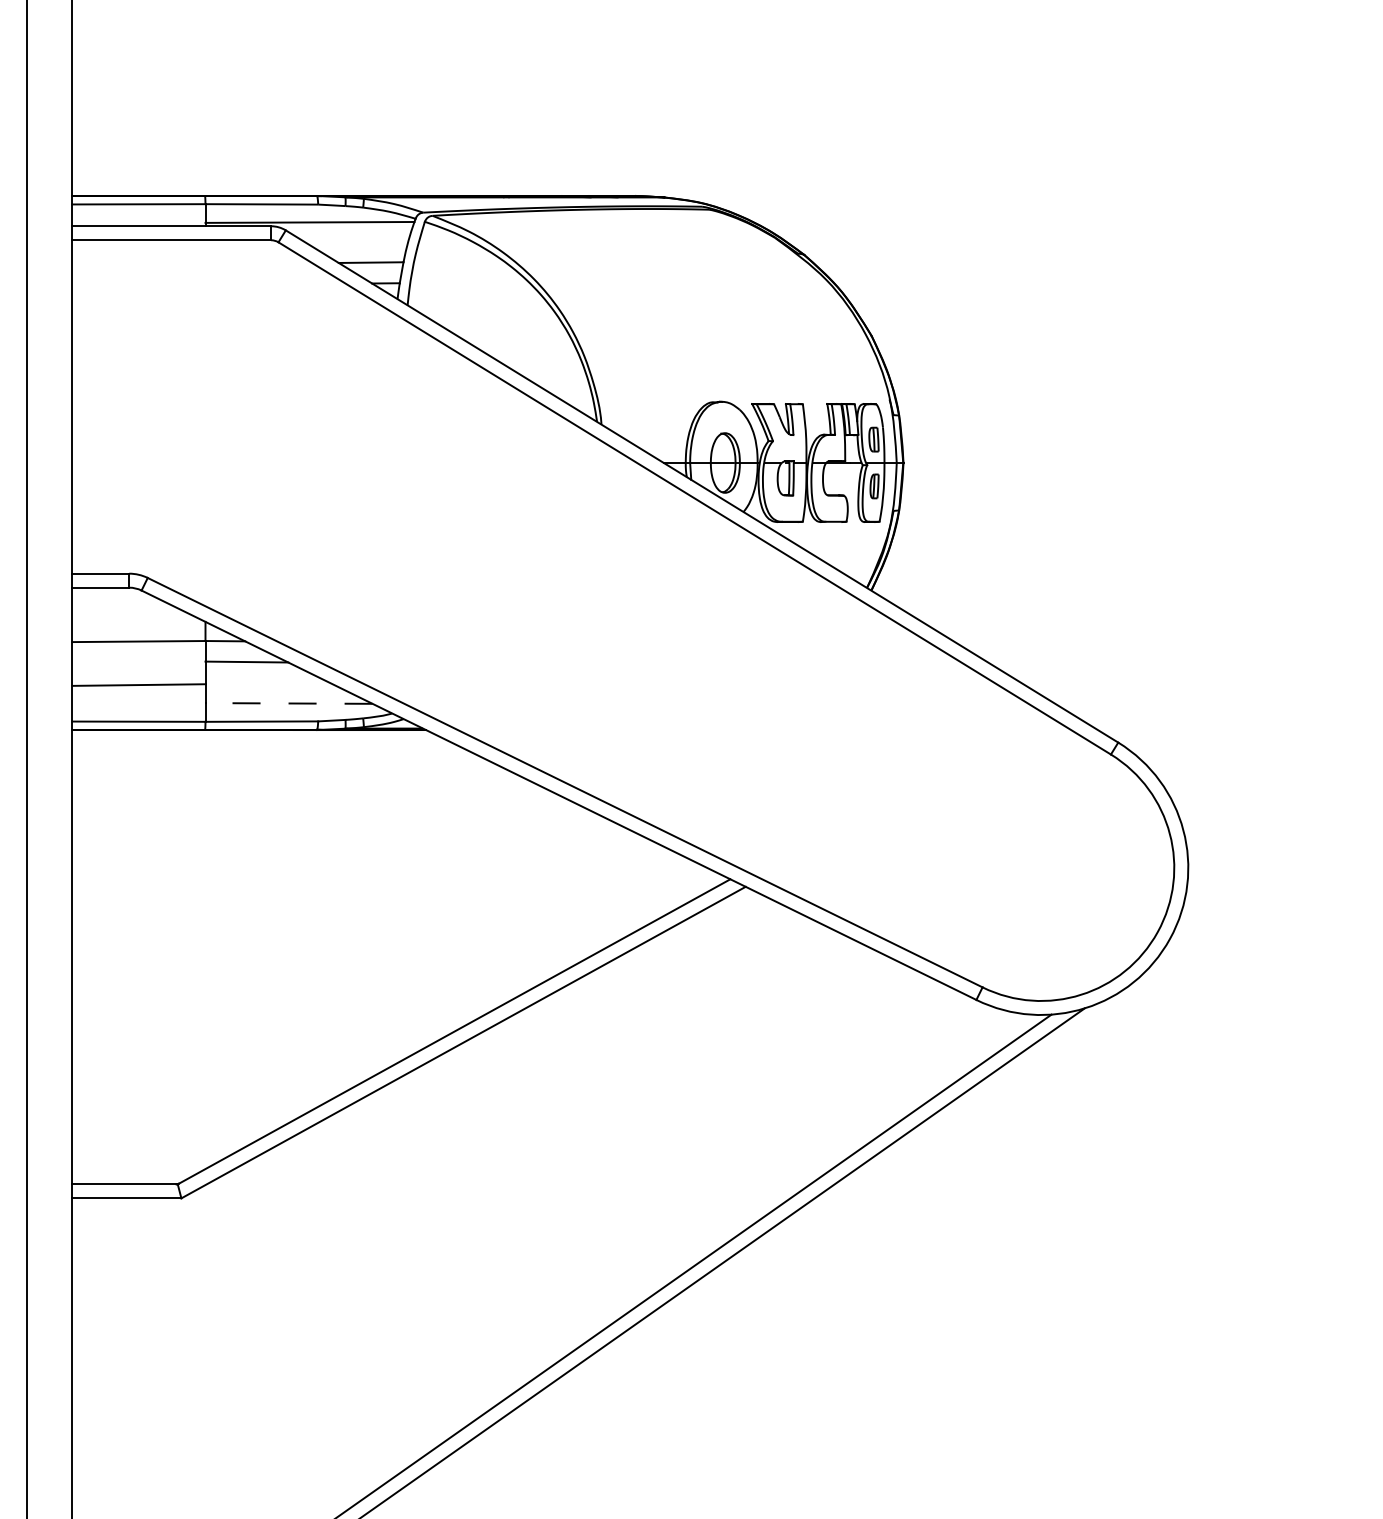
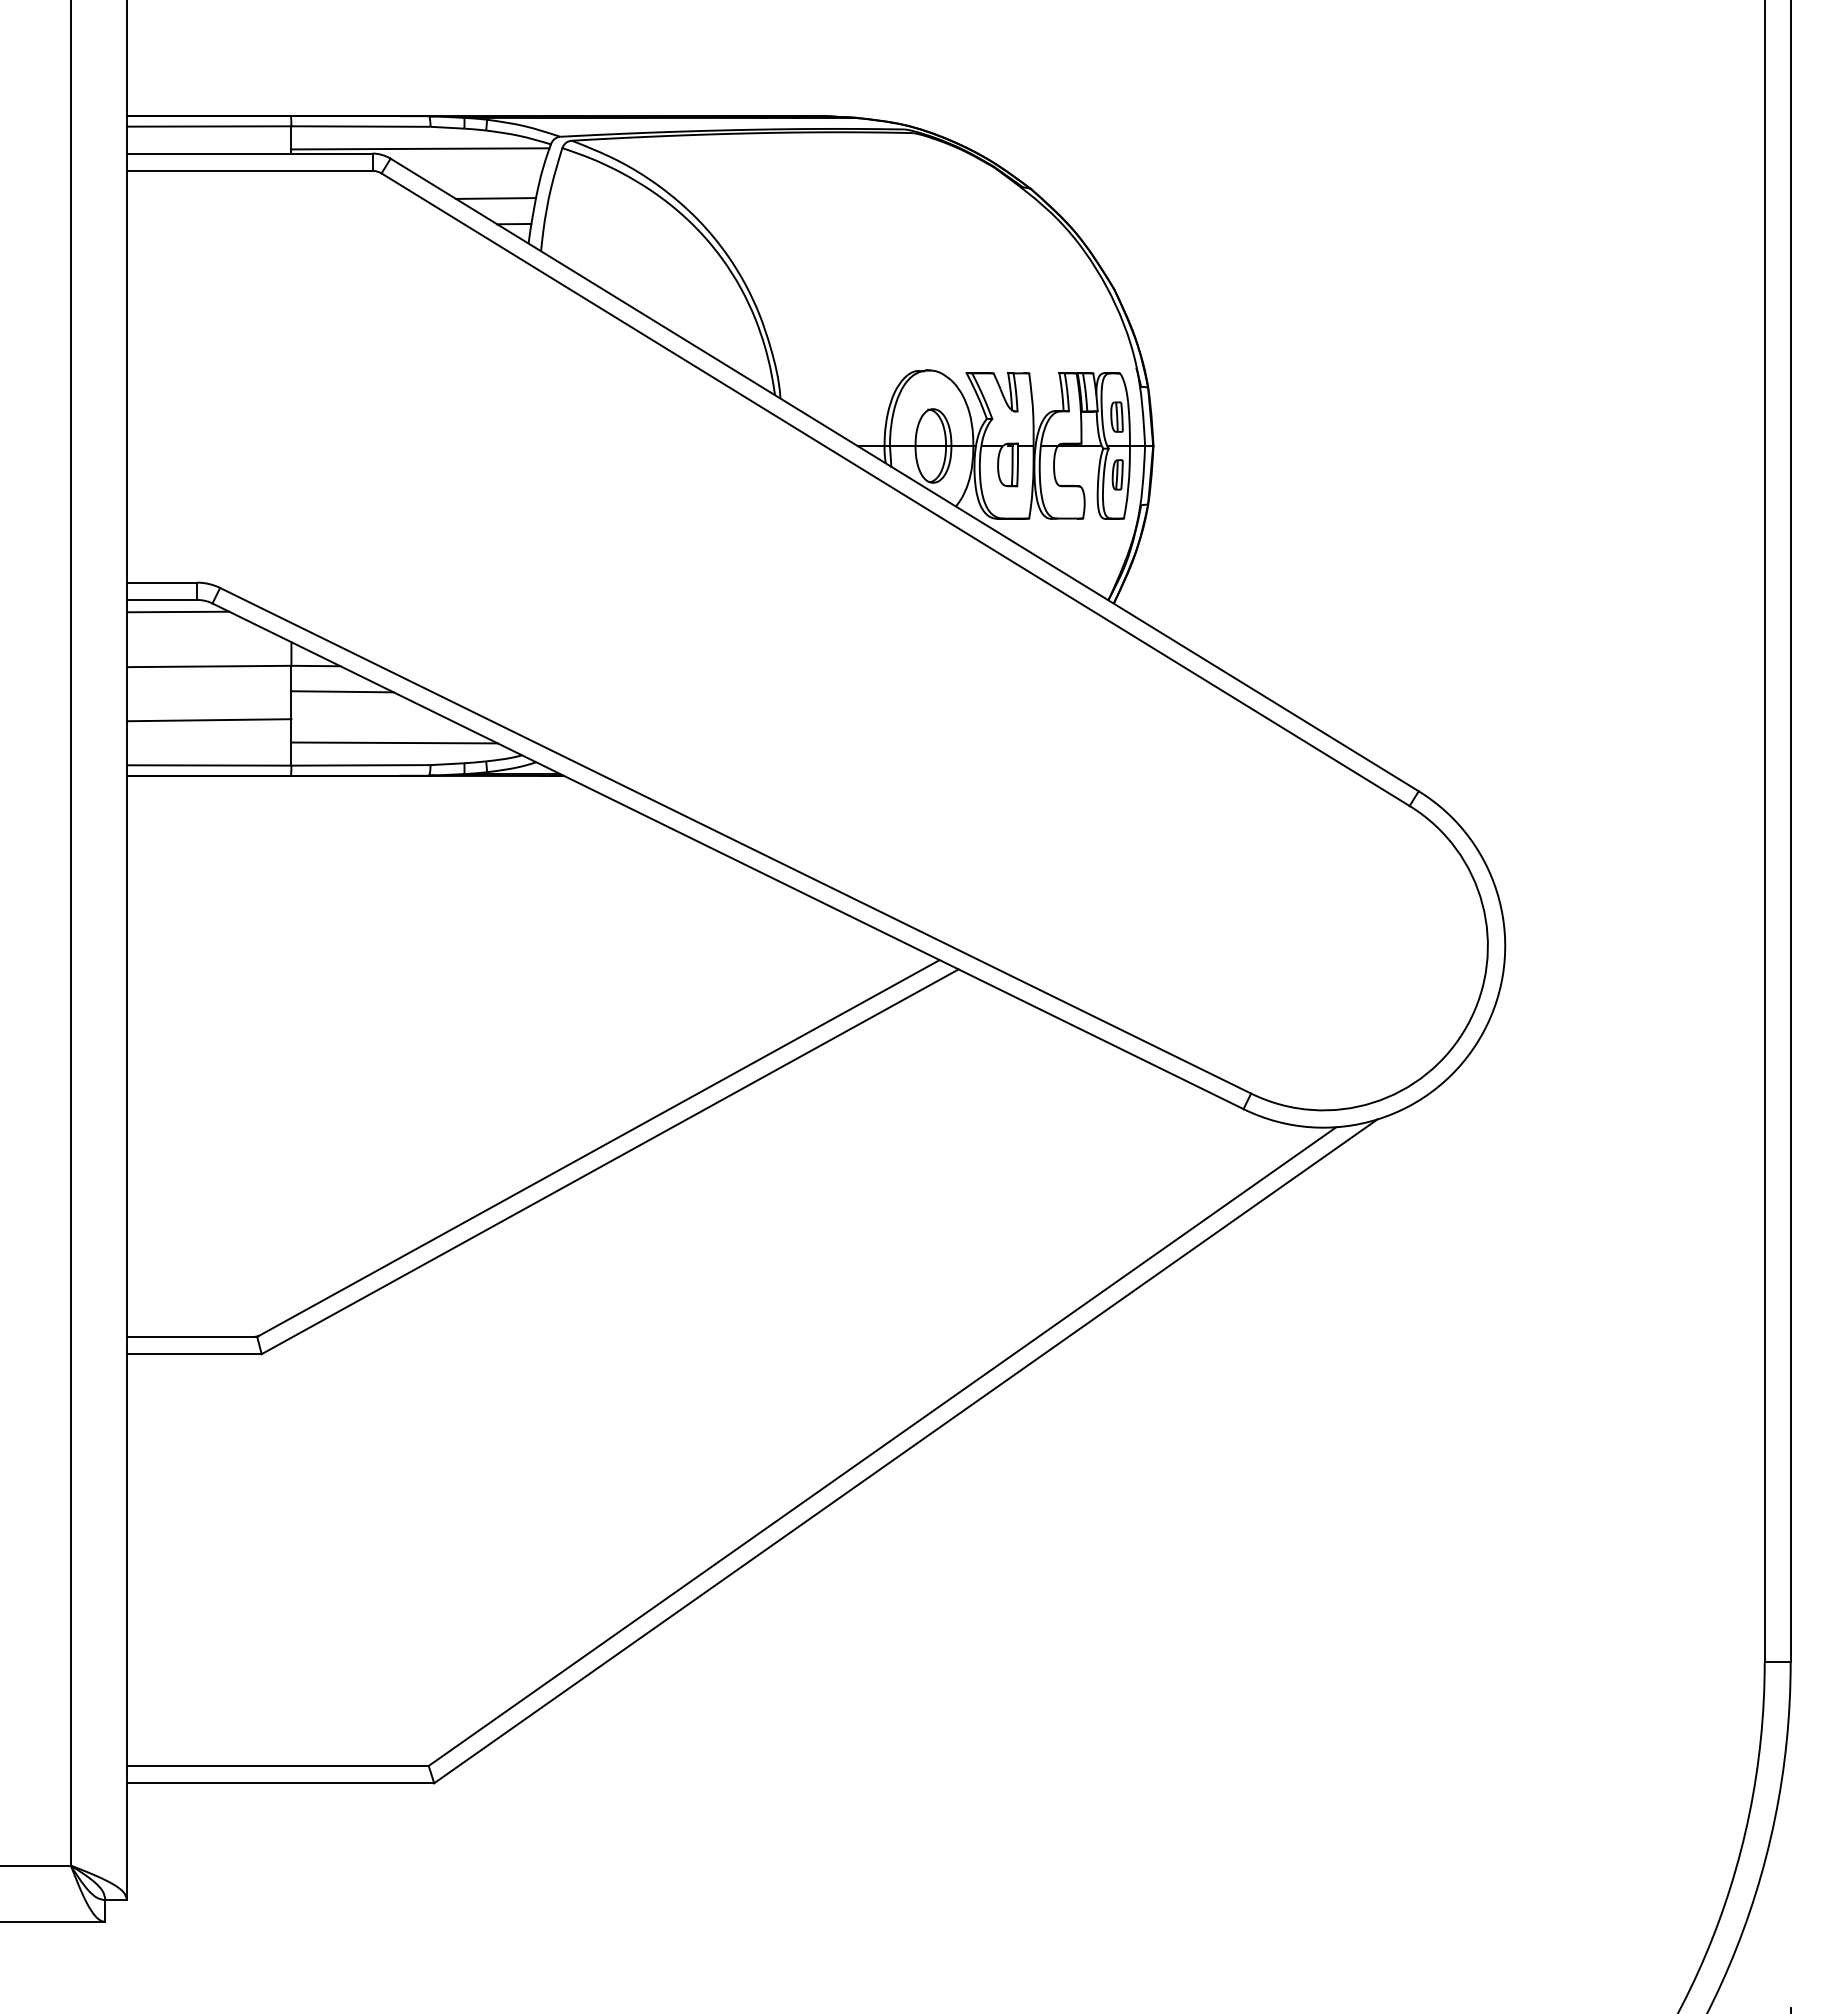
line: (114, 597) -> (178, 611), added
line: (288, 703) -> (394, 742), dashed -> solid

